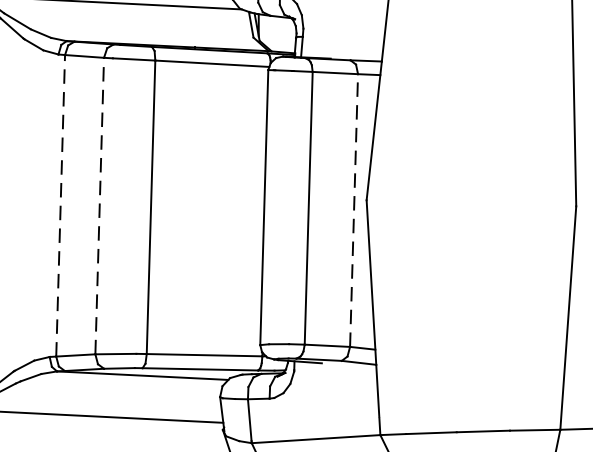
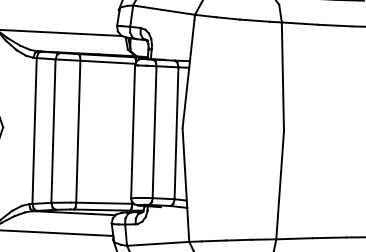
line: (60, 206) -> (34, 131), dashed -> solid
line: (99, 206) -> (53, 131), dashed -> solid
line: (354, 210) -> (176, 133), dashed -> solid

